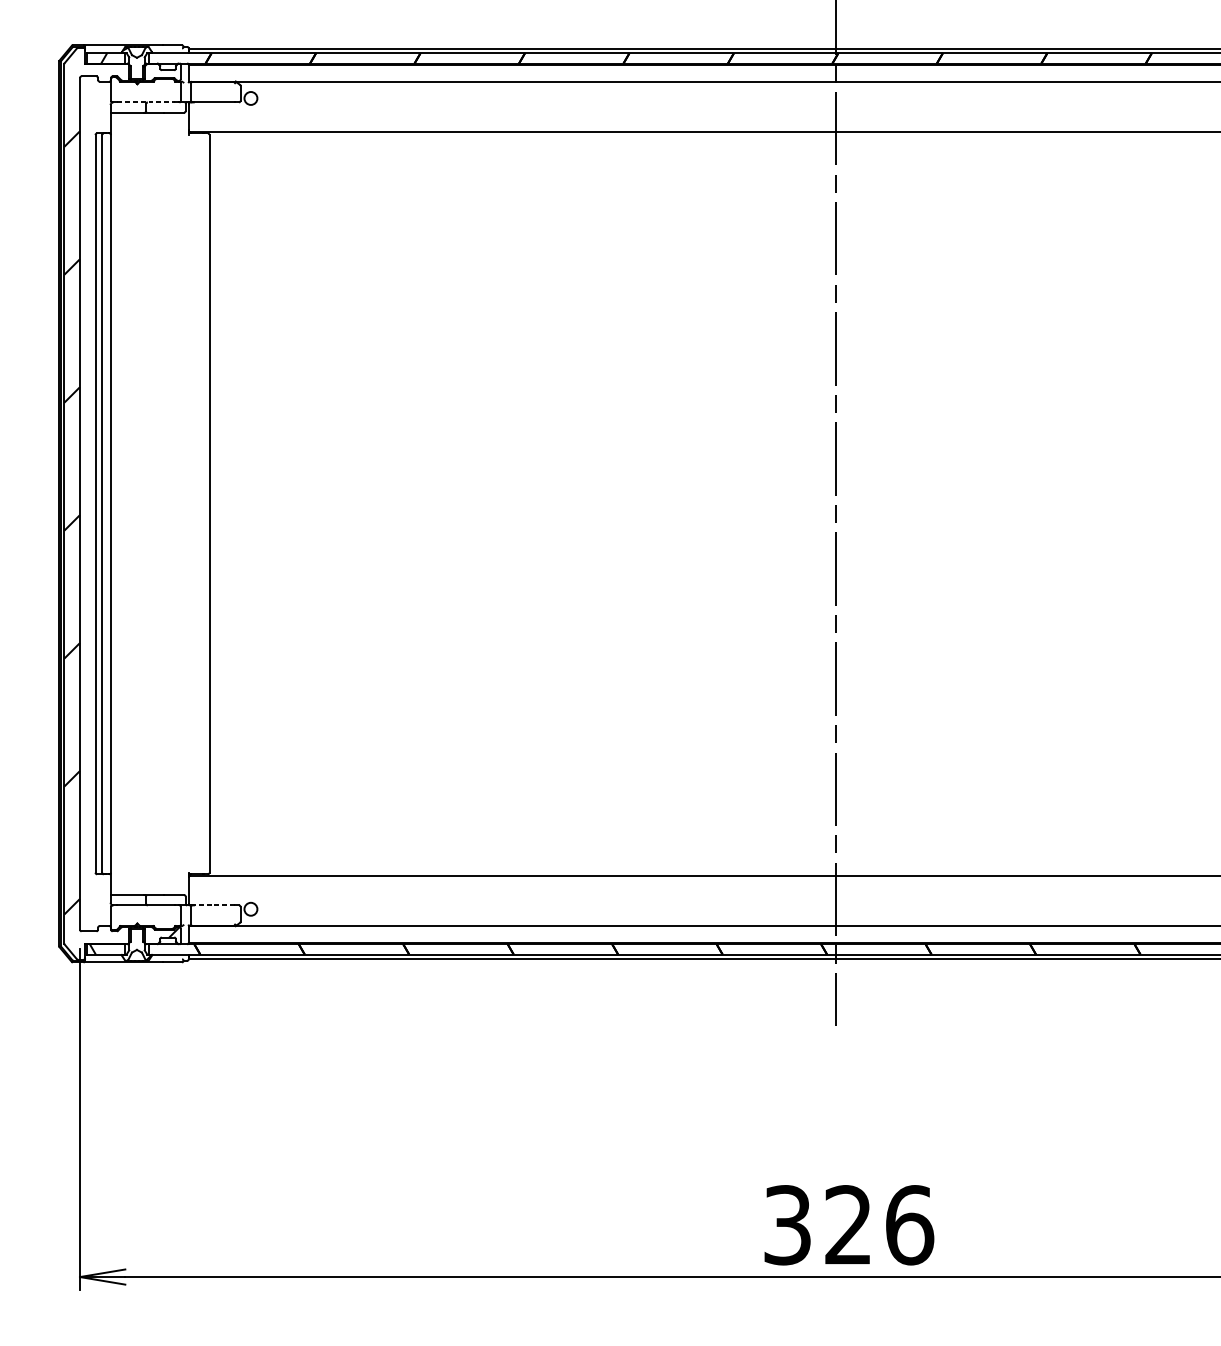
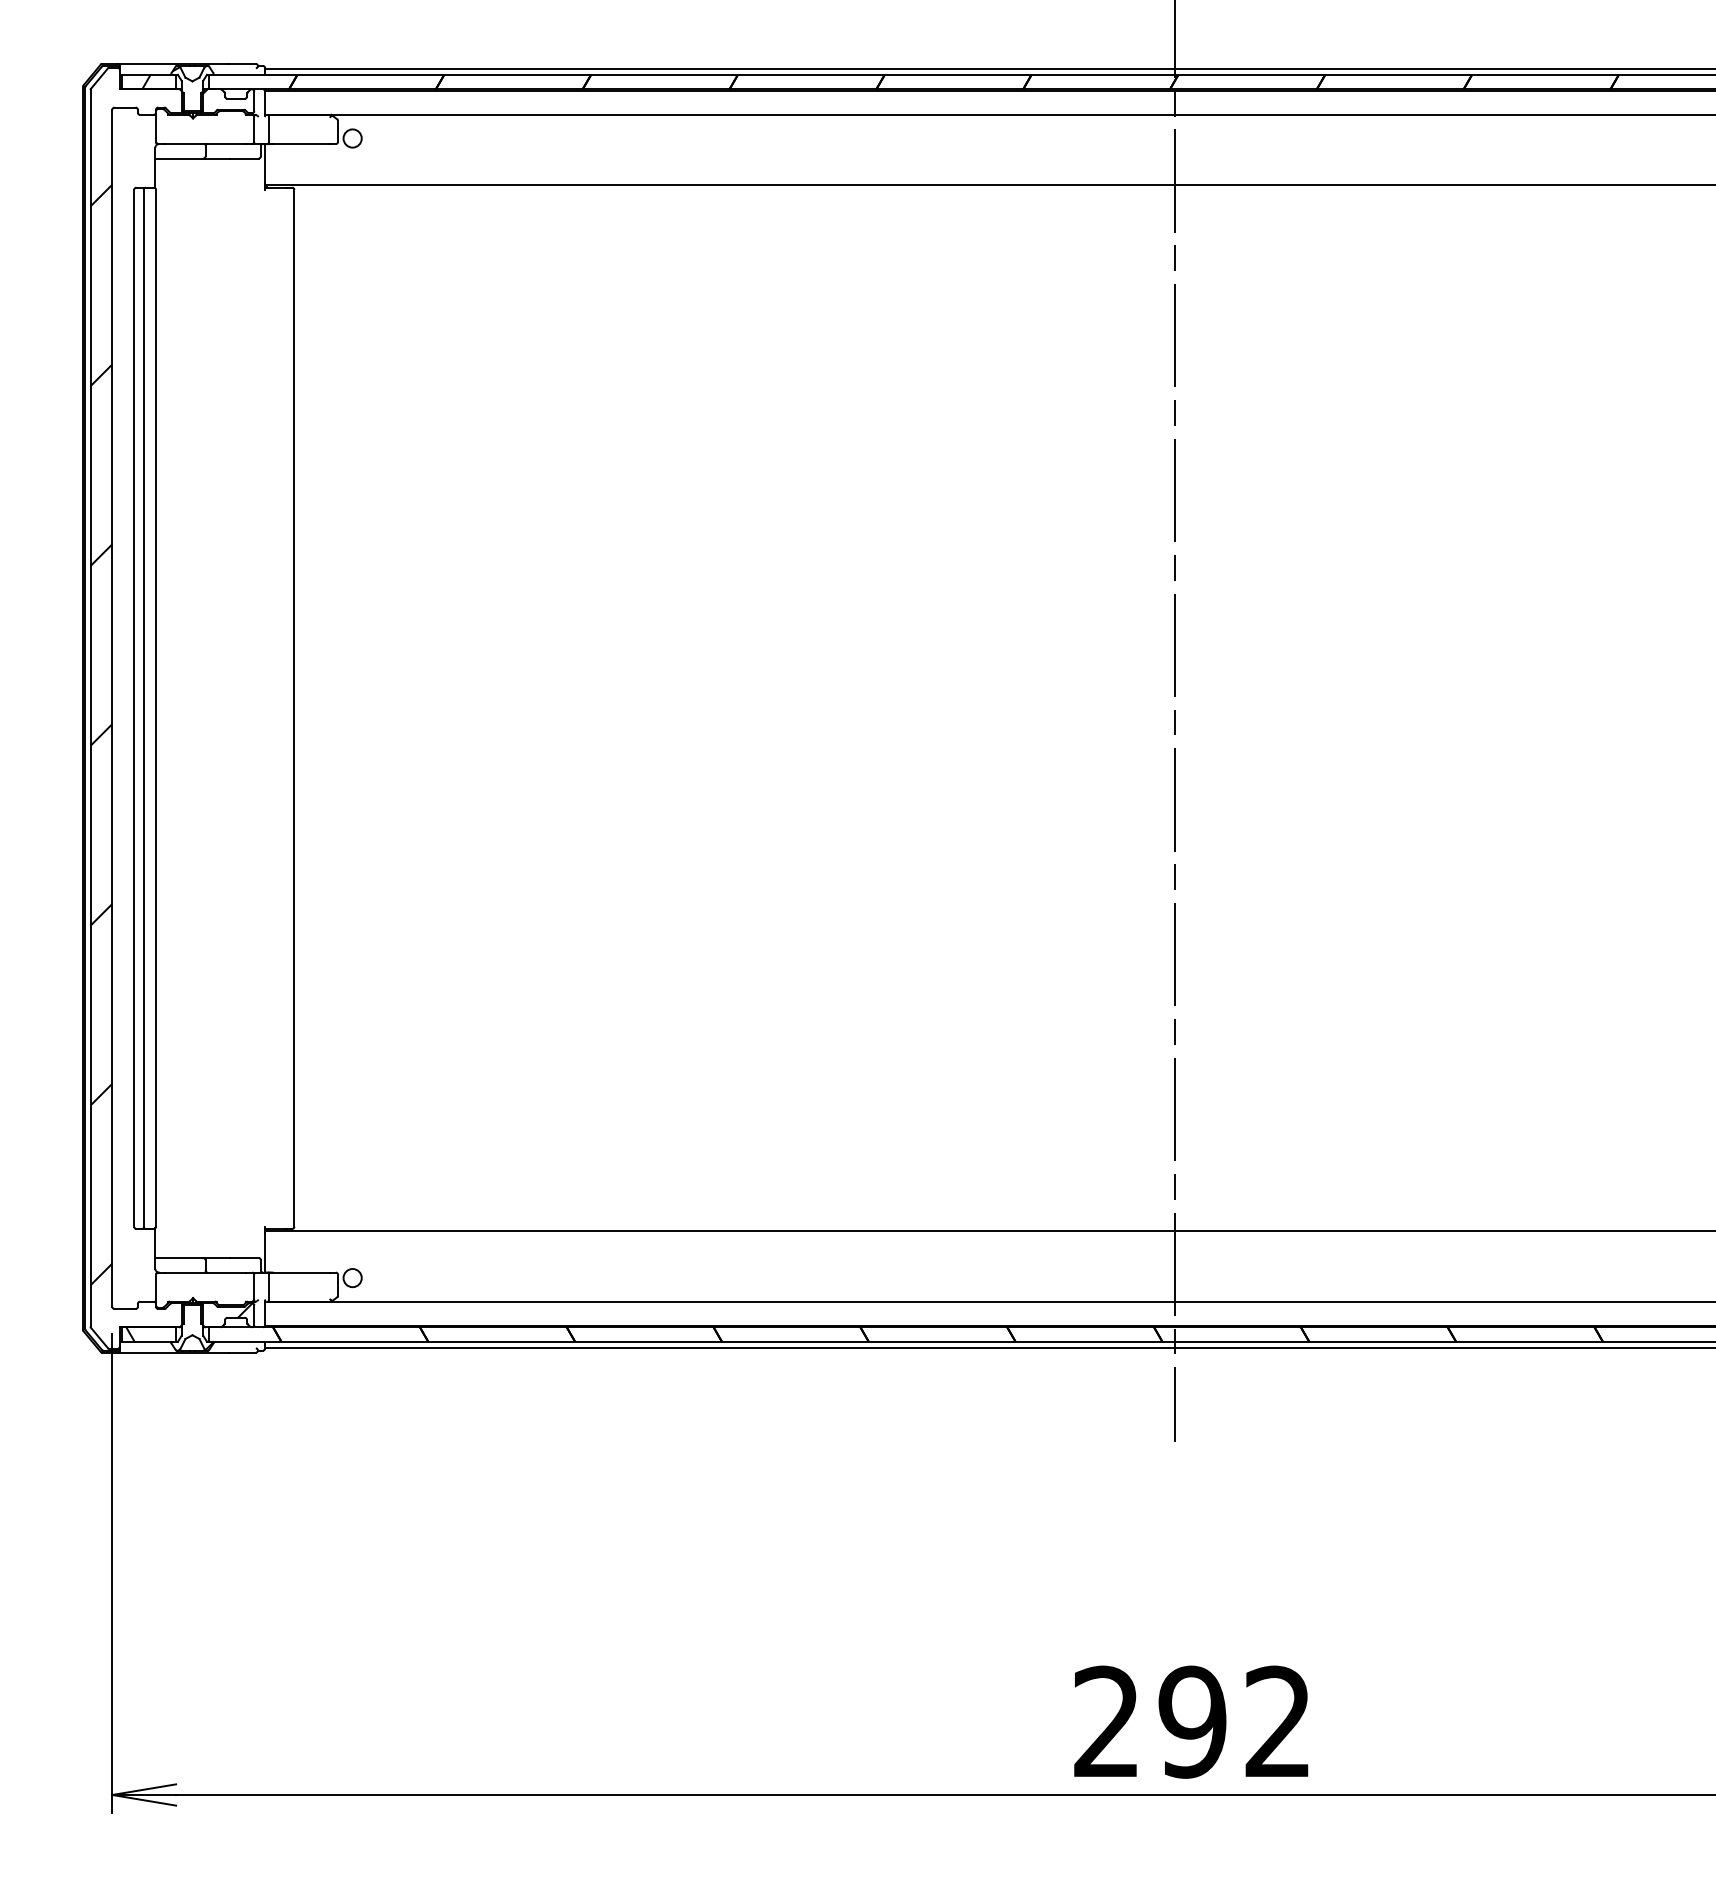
line: (146, 102) -> (205, 143), dashed -> solid
line: (212, 905) -> (298, 1272), dashed -> solid
text: (849, 1224) -> (1193, 1721), 326 -> 292

